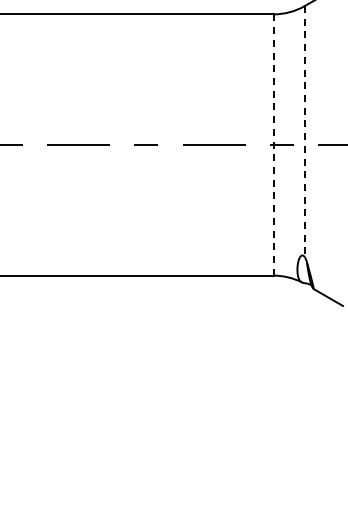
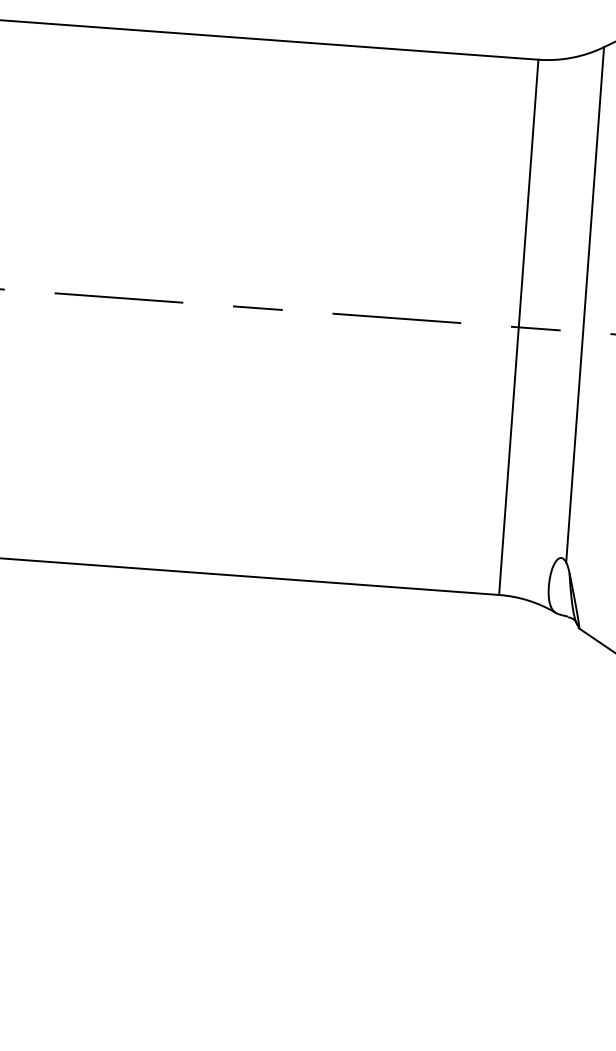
line: (305, 131) -> (586, 304), dashed -> solid
line: (273, 145) -> (518, 328), dashed -> solid

